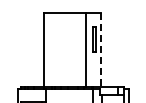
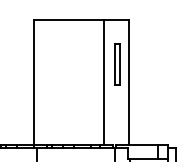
line: (100, 50) -> (128, 83), dashed -> solid

